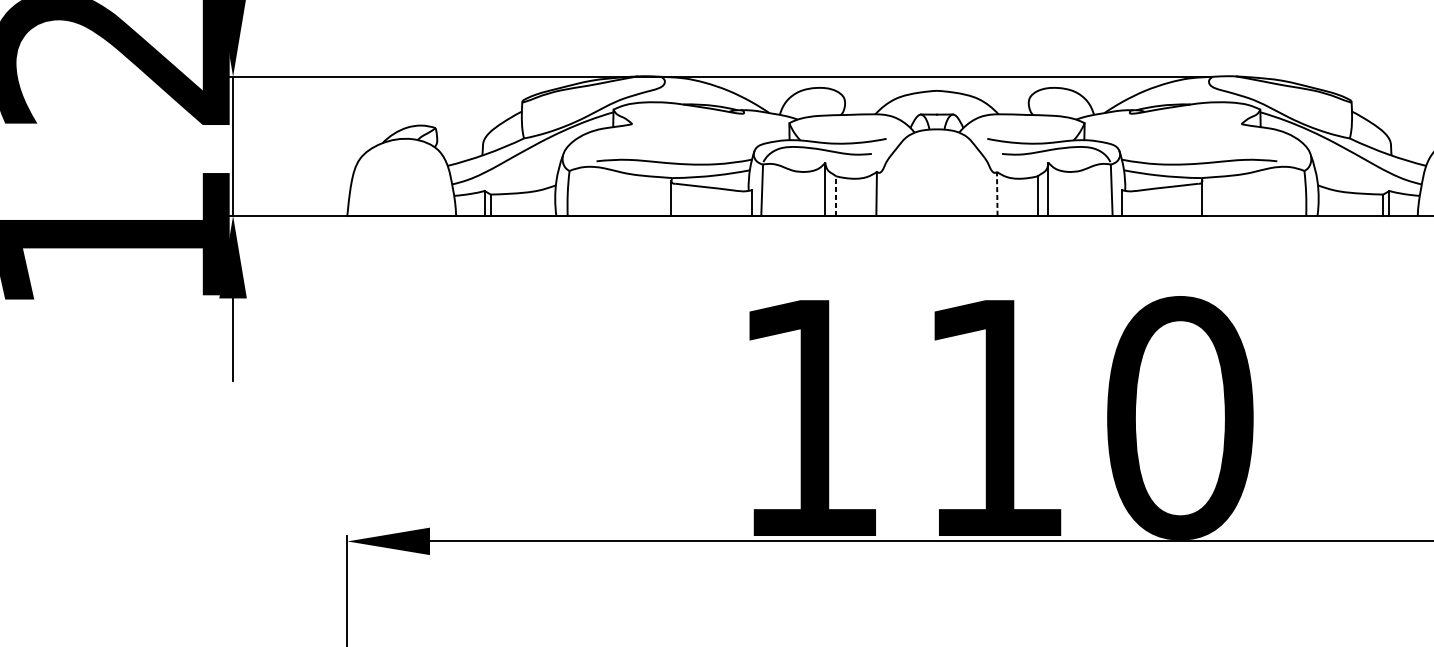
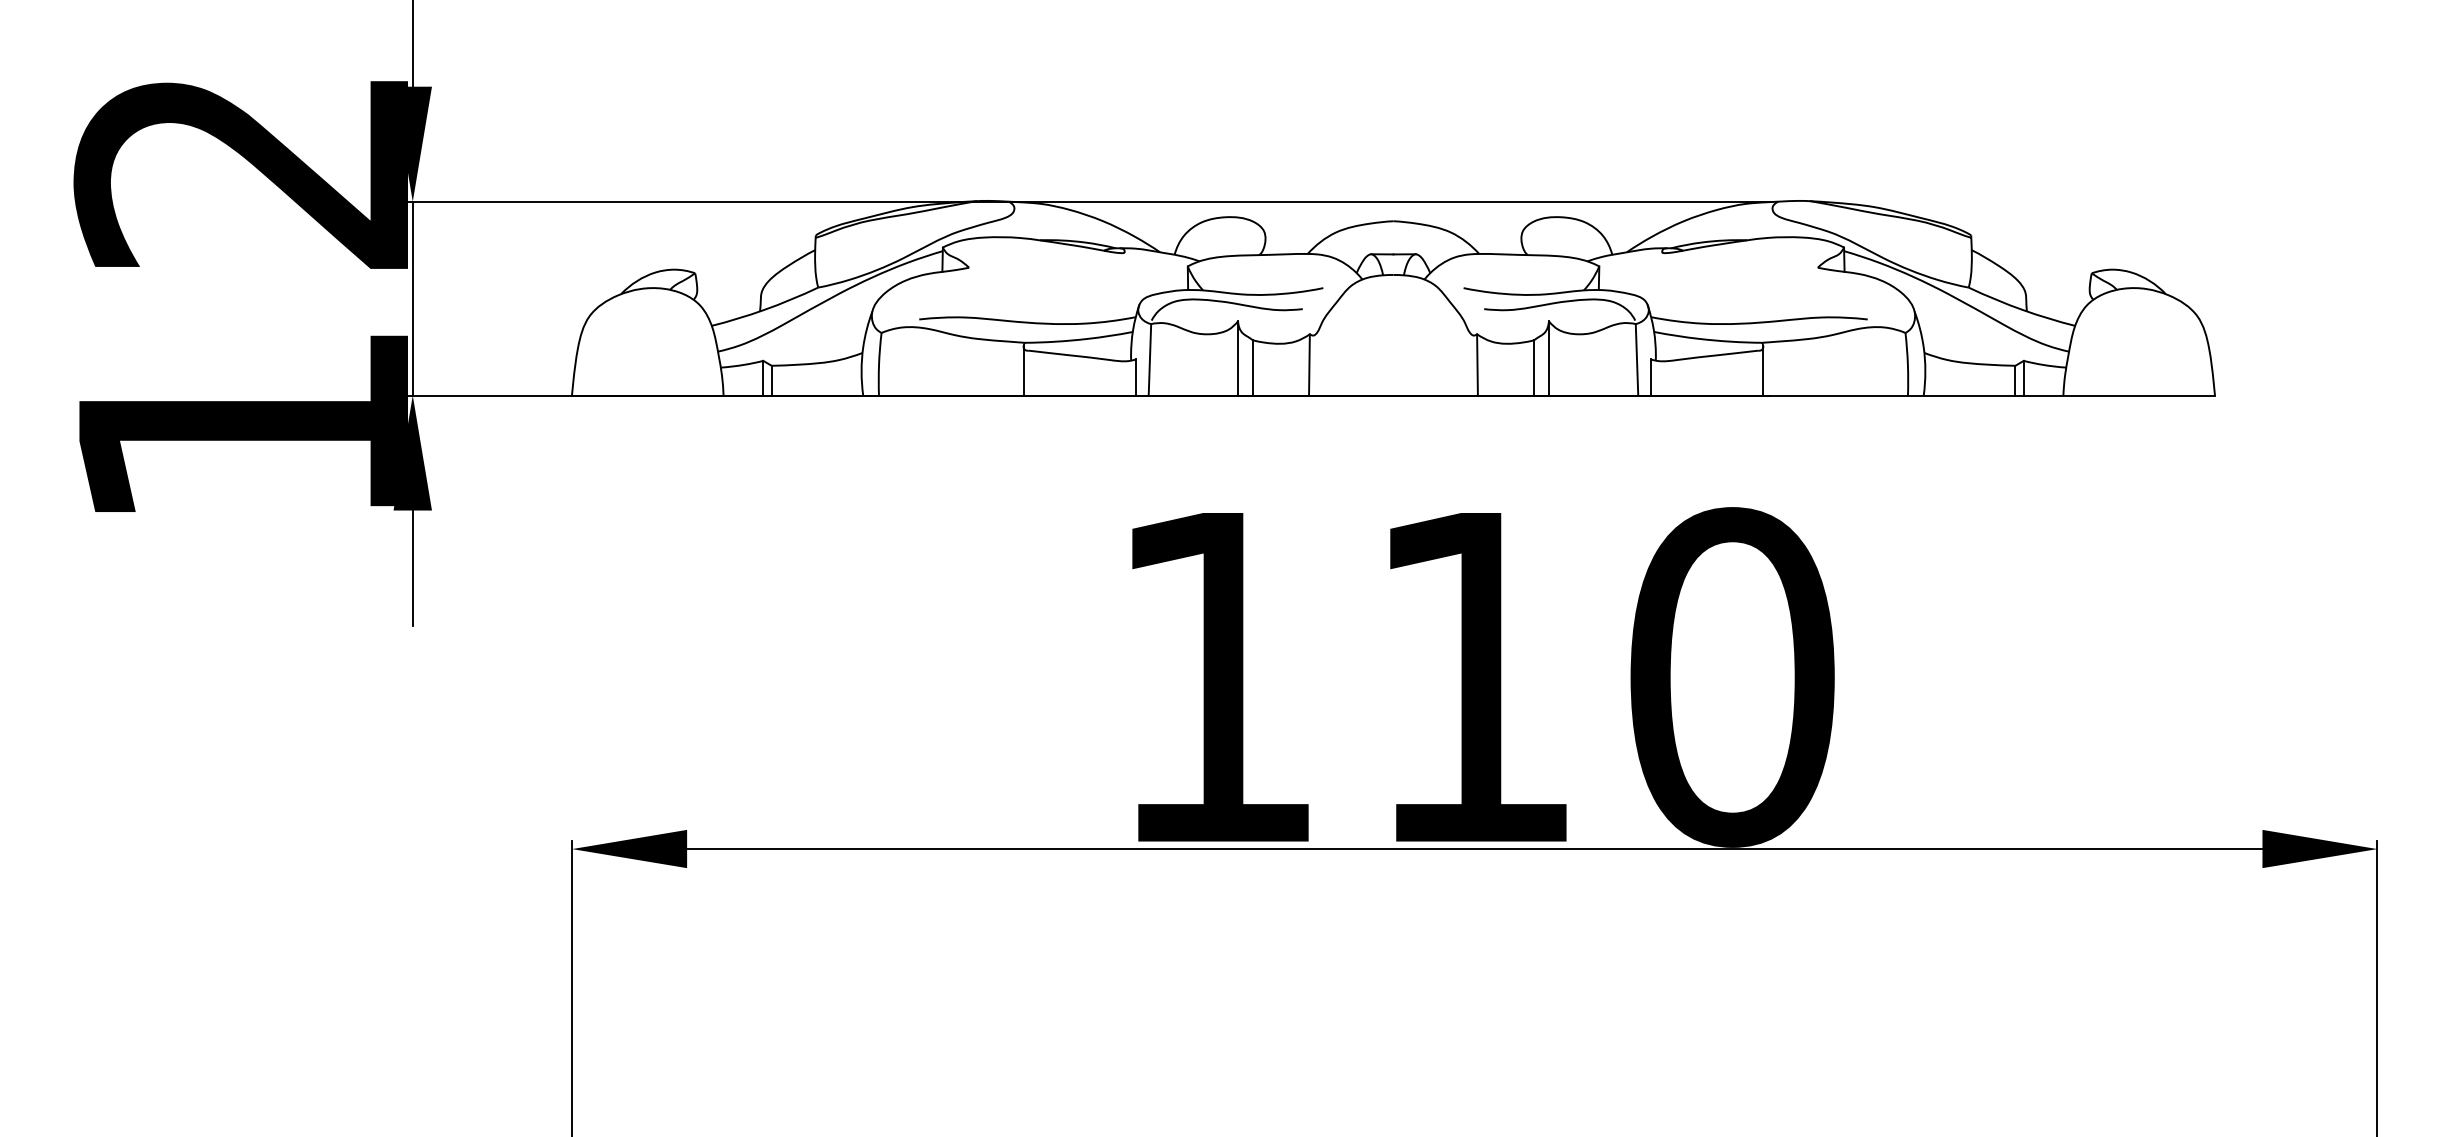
line: (997, 193) -> (1477, 364), dashed -> solid
line: (836, 195) -> (1253, 367), dashed -> solid

